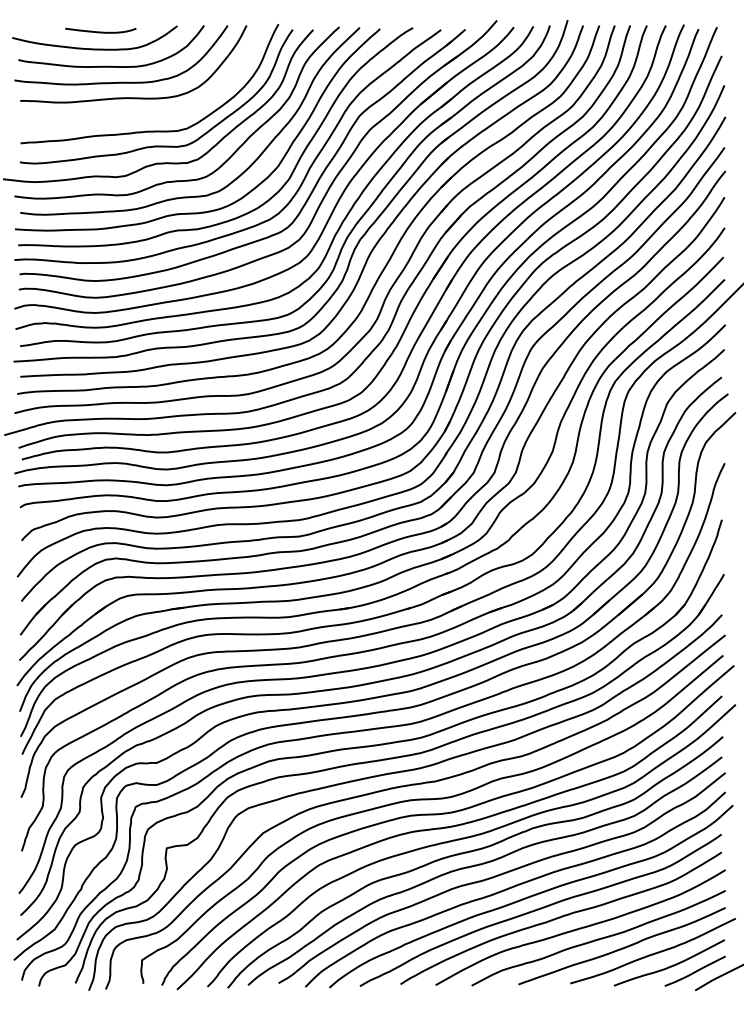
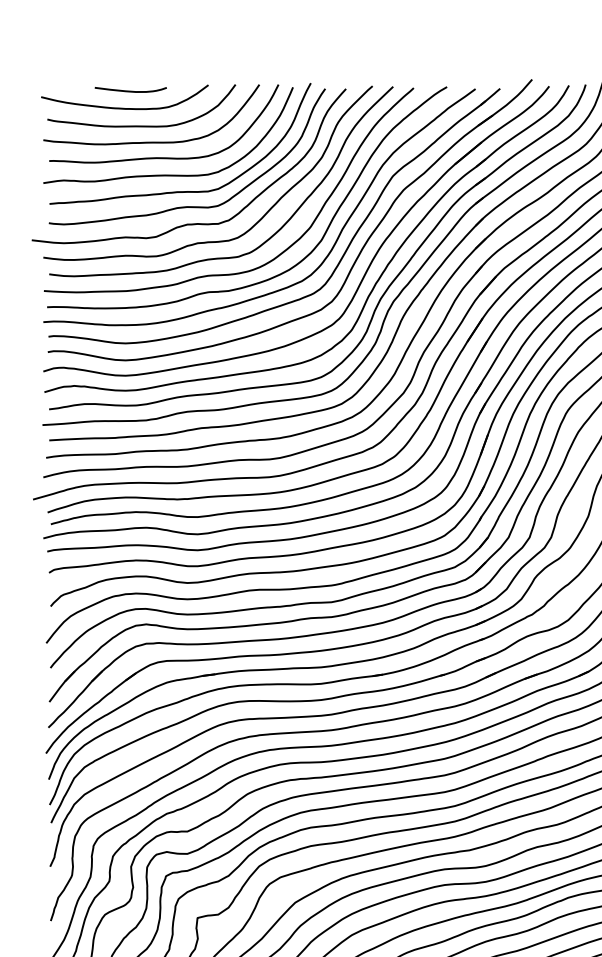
curve: (137, 114) -> (167, 174), added

